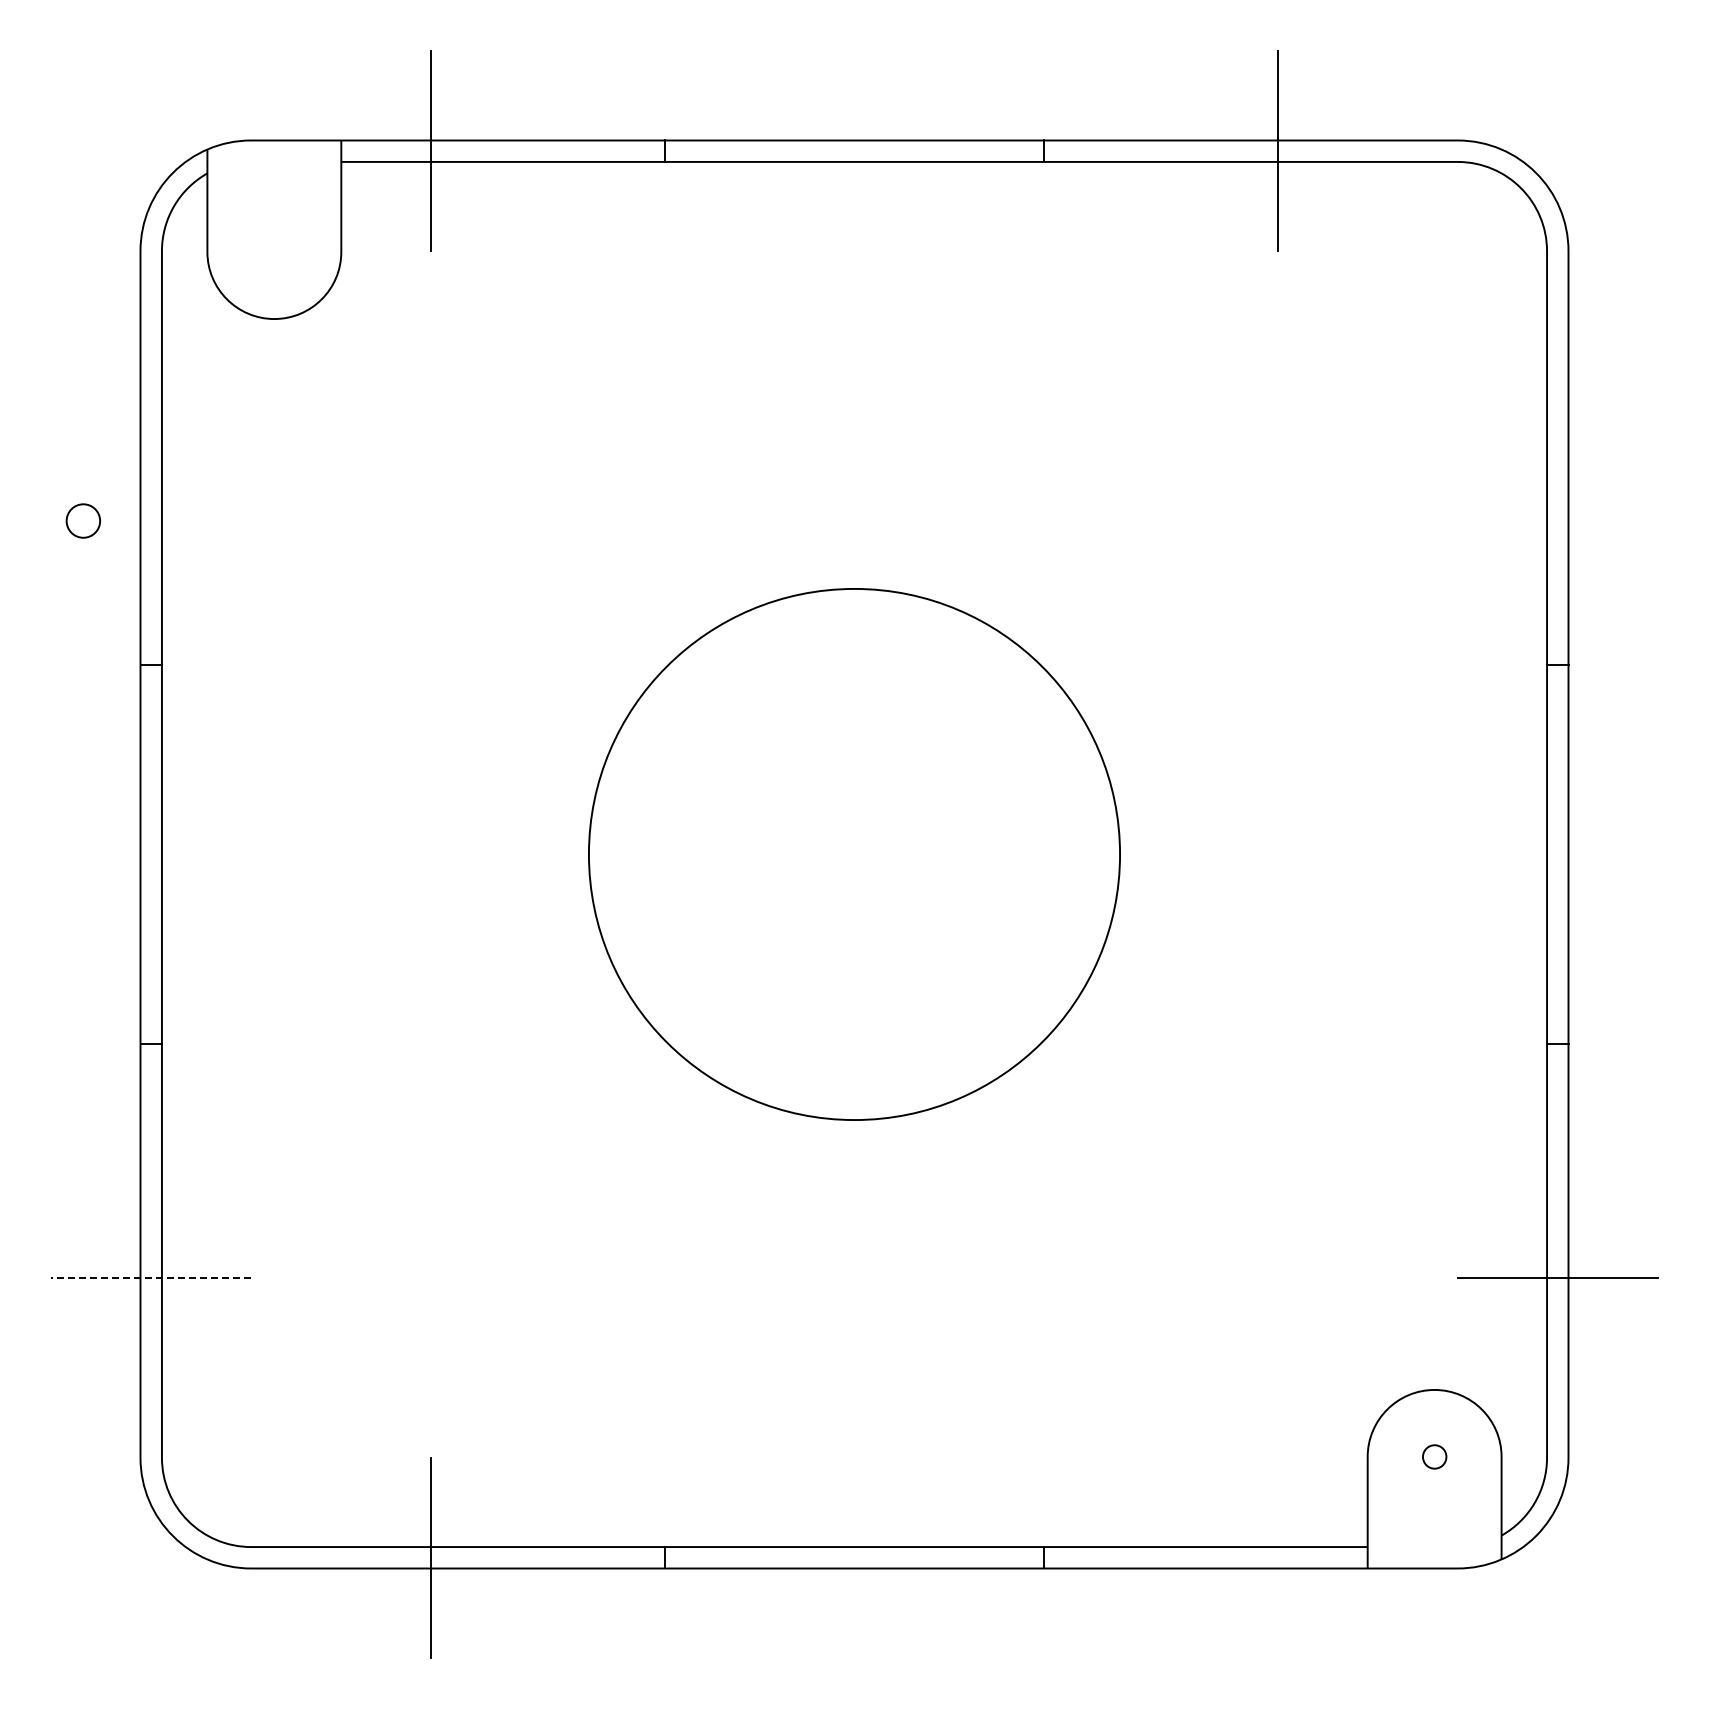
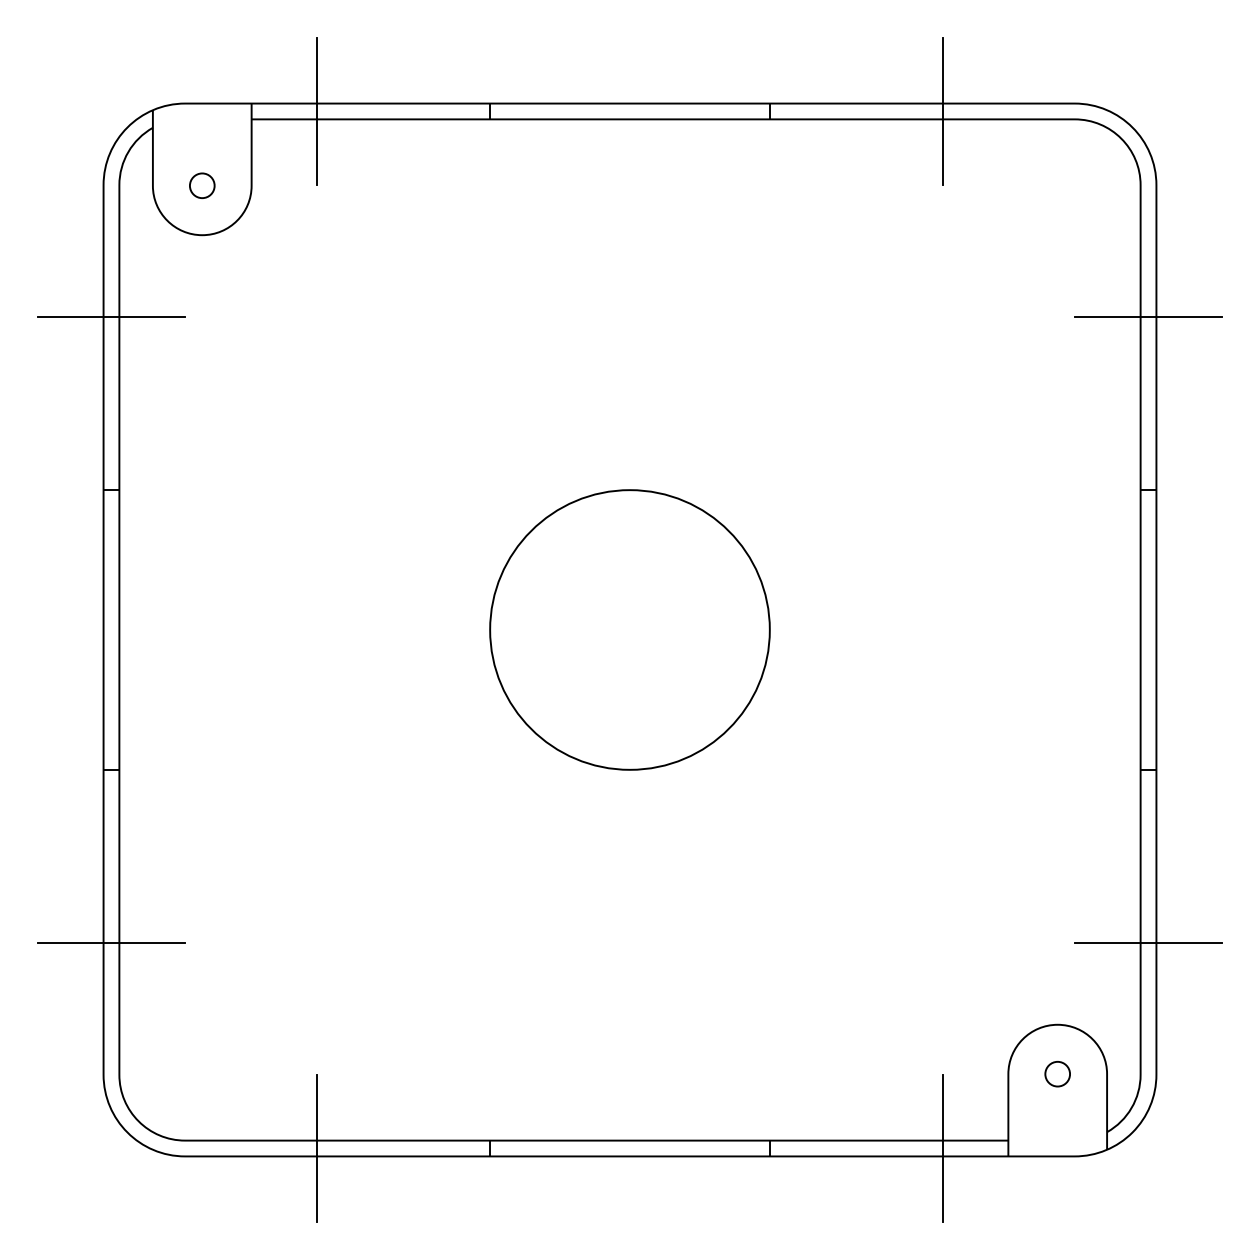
line: (151, 430) -> (111, 317), added
line: (1557, 430) -> (1148, 317), added
circle: (82, 520) -> (201, 185), moved
circle: (854, 854) -> (630, 630), size x0.71
line: (151, 1278) -> (111, 942), dashed -> solid
circle: (1434, 1456) -> (1057, 1073), size x1.43
line: (1278, 1557) -> (942, 1148), added

